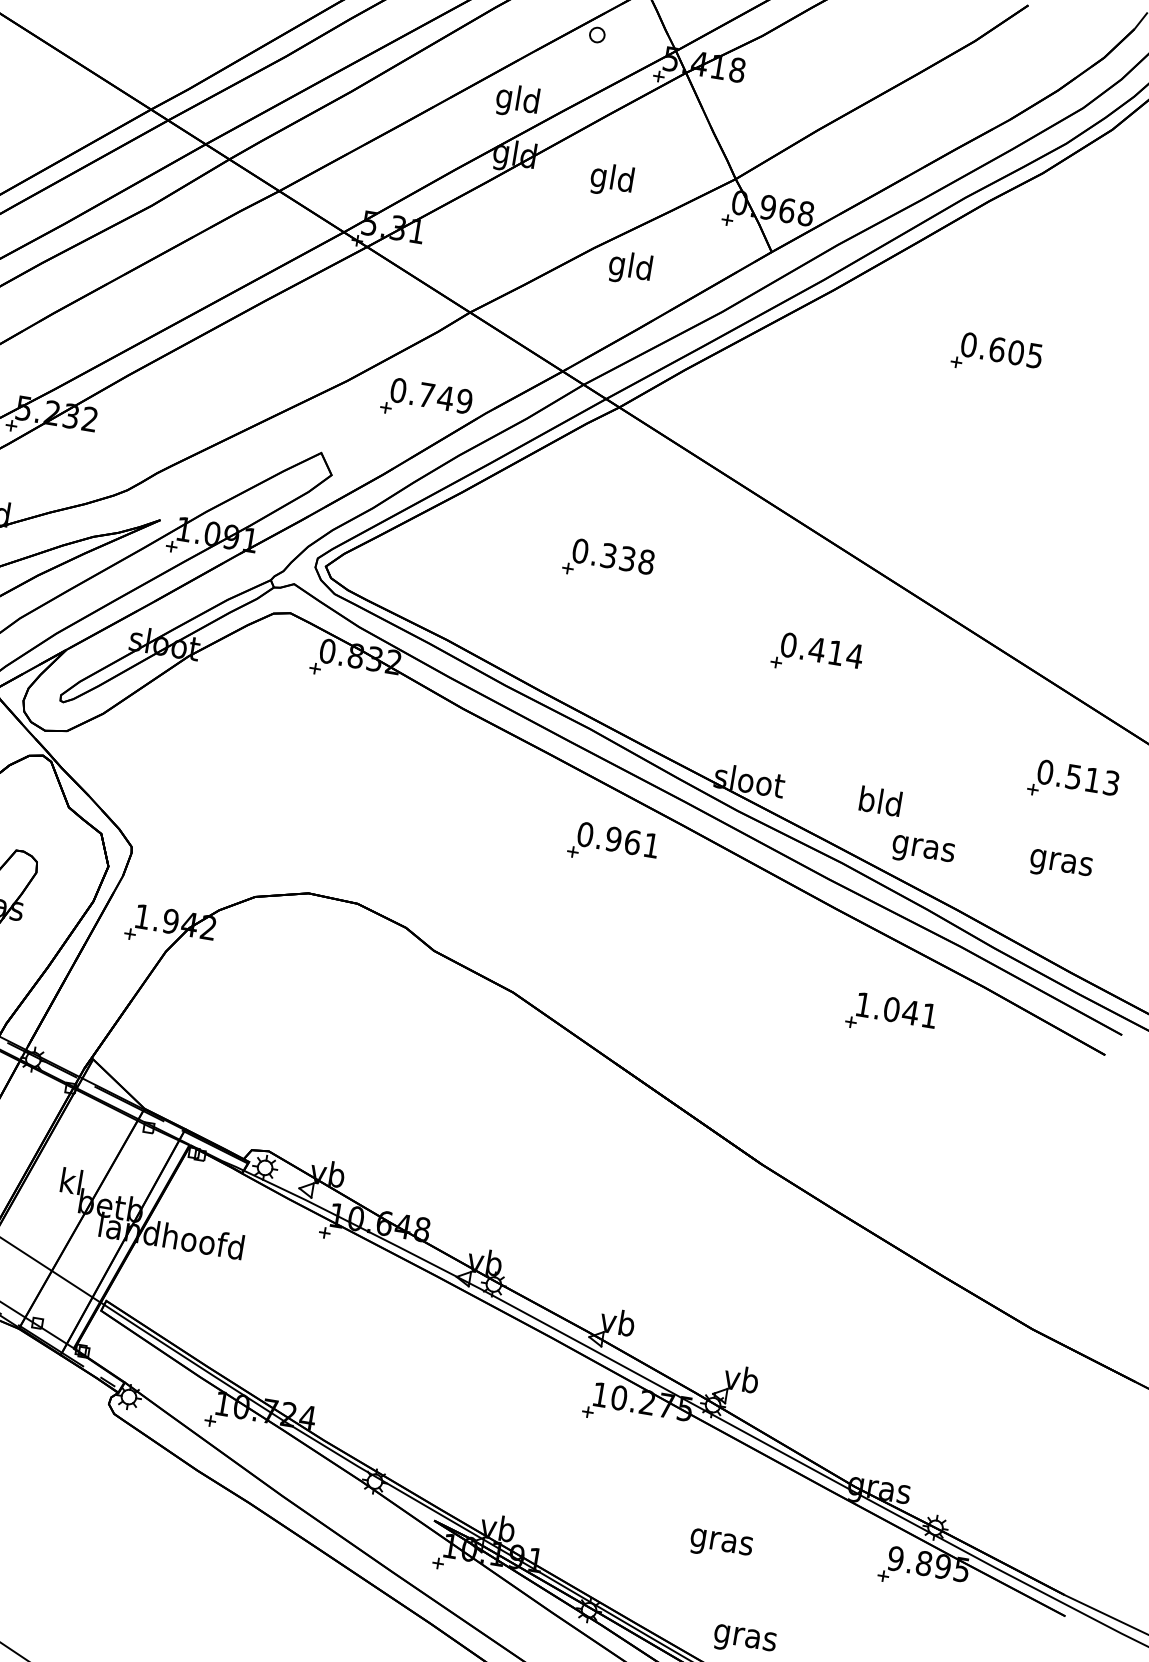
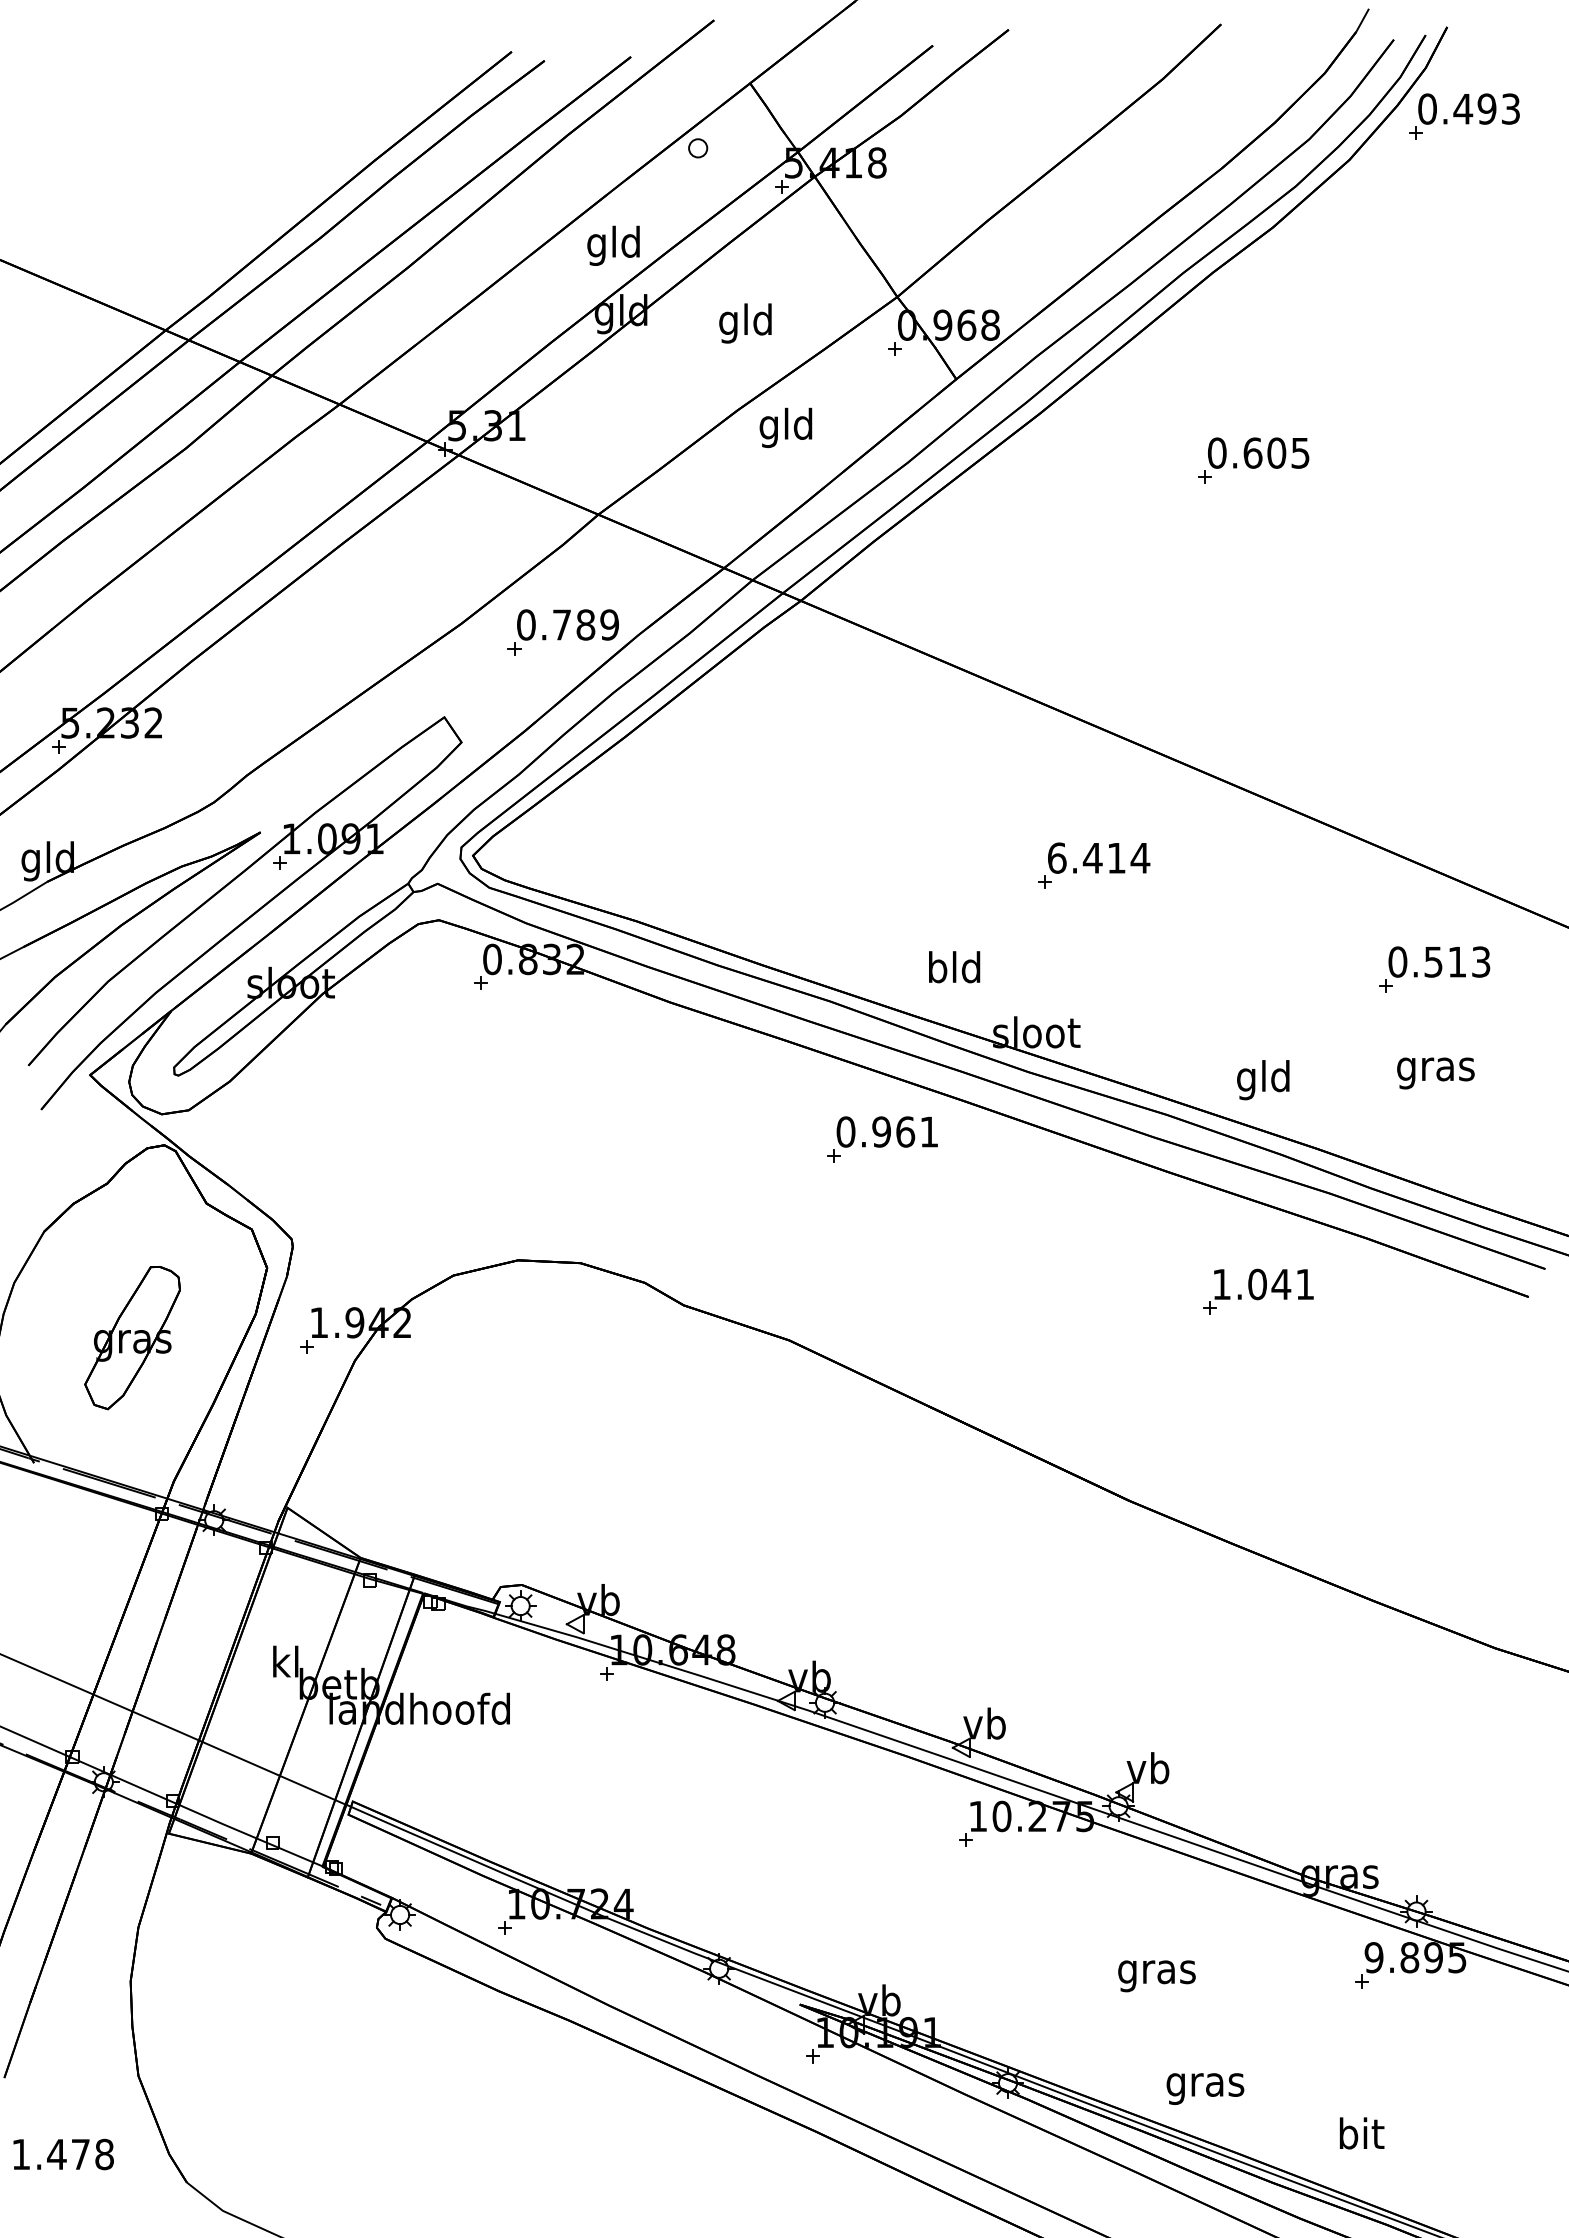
text: (445, 397) -> (585, 624), 0.749 -> 0.789
part: (608, 561) -> (819, 792), removed
text: (788, 644) -> (1056, 857), 0.414 -> 6.414
text: (880, 801) -> (954, 967), moved
text: (923, 848) -> (1263, 1080), gras -> gld

